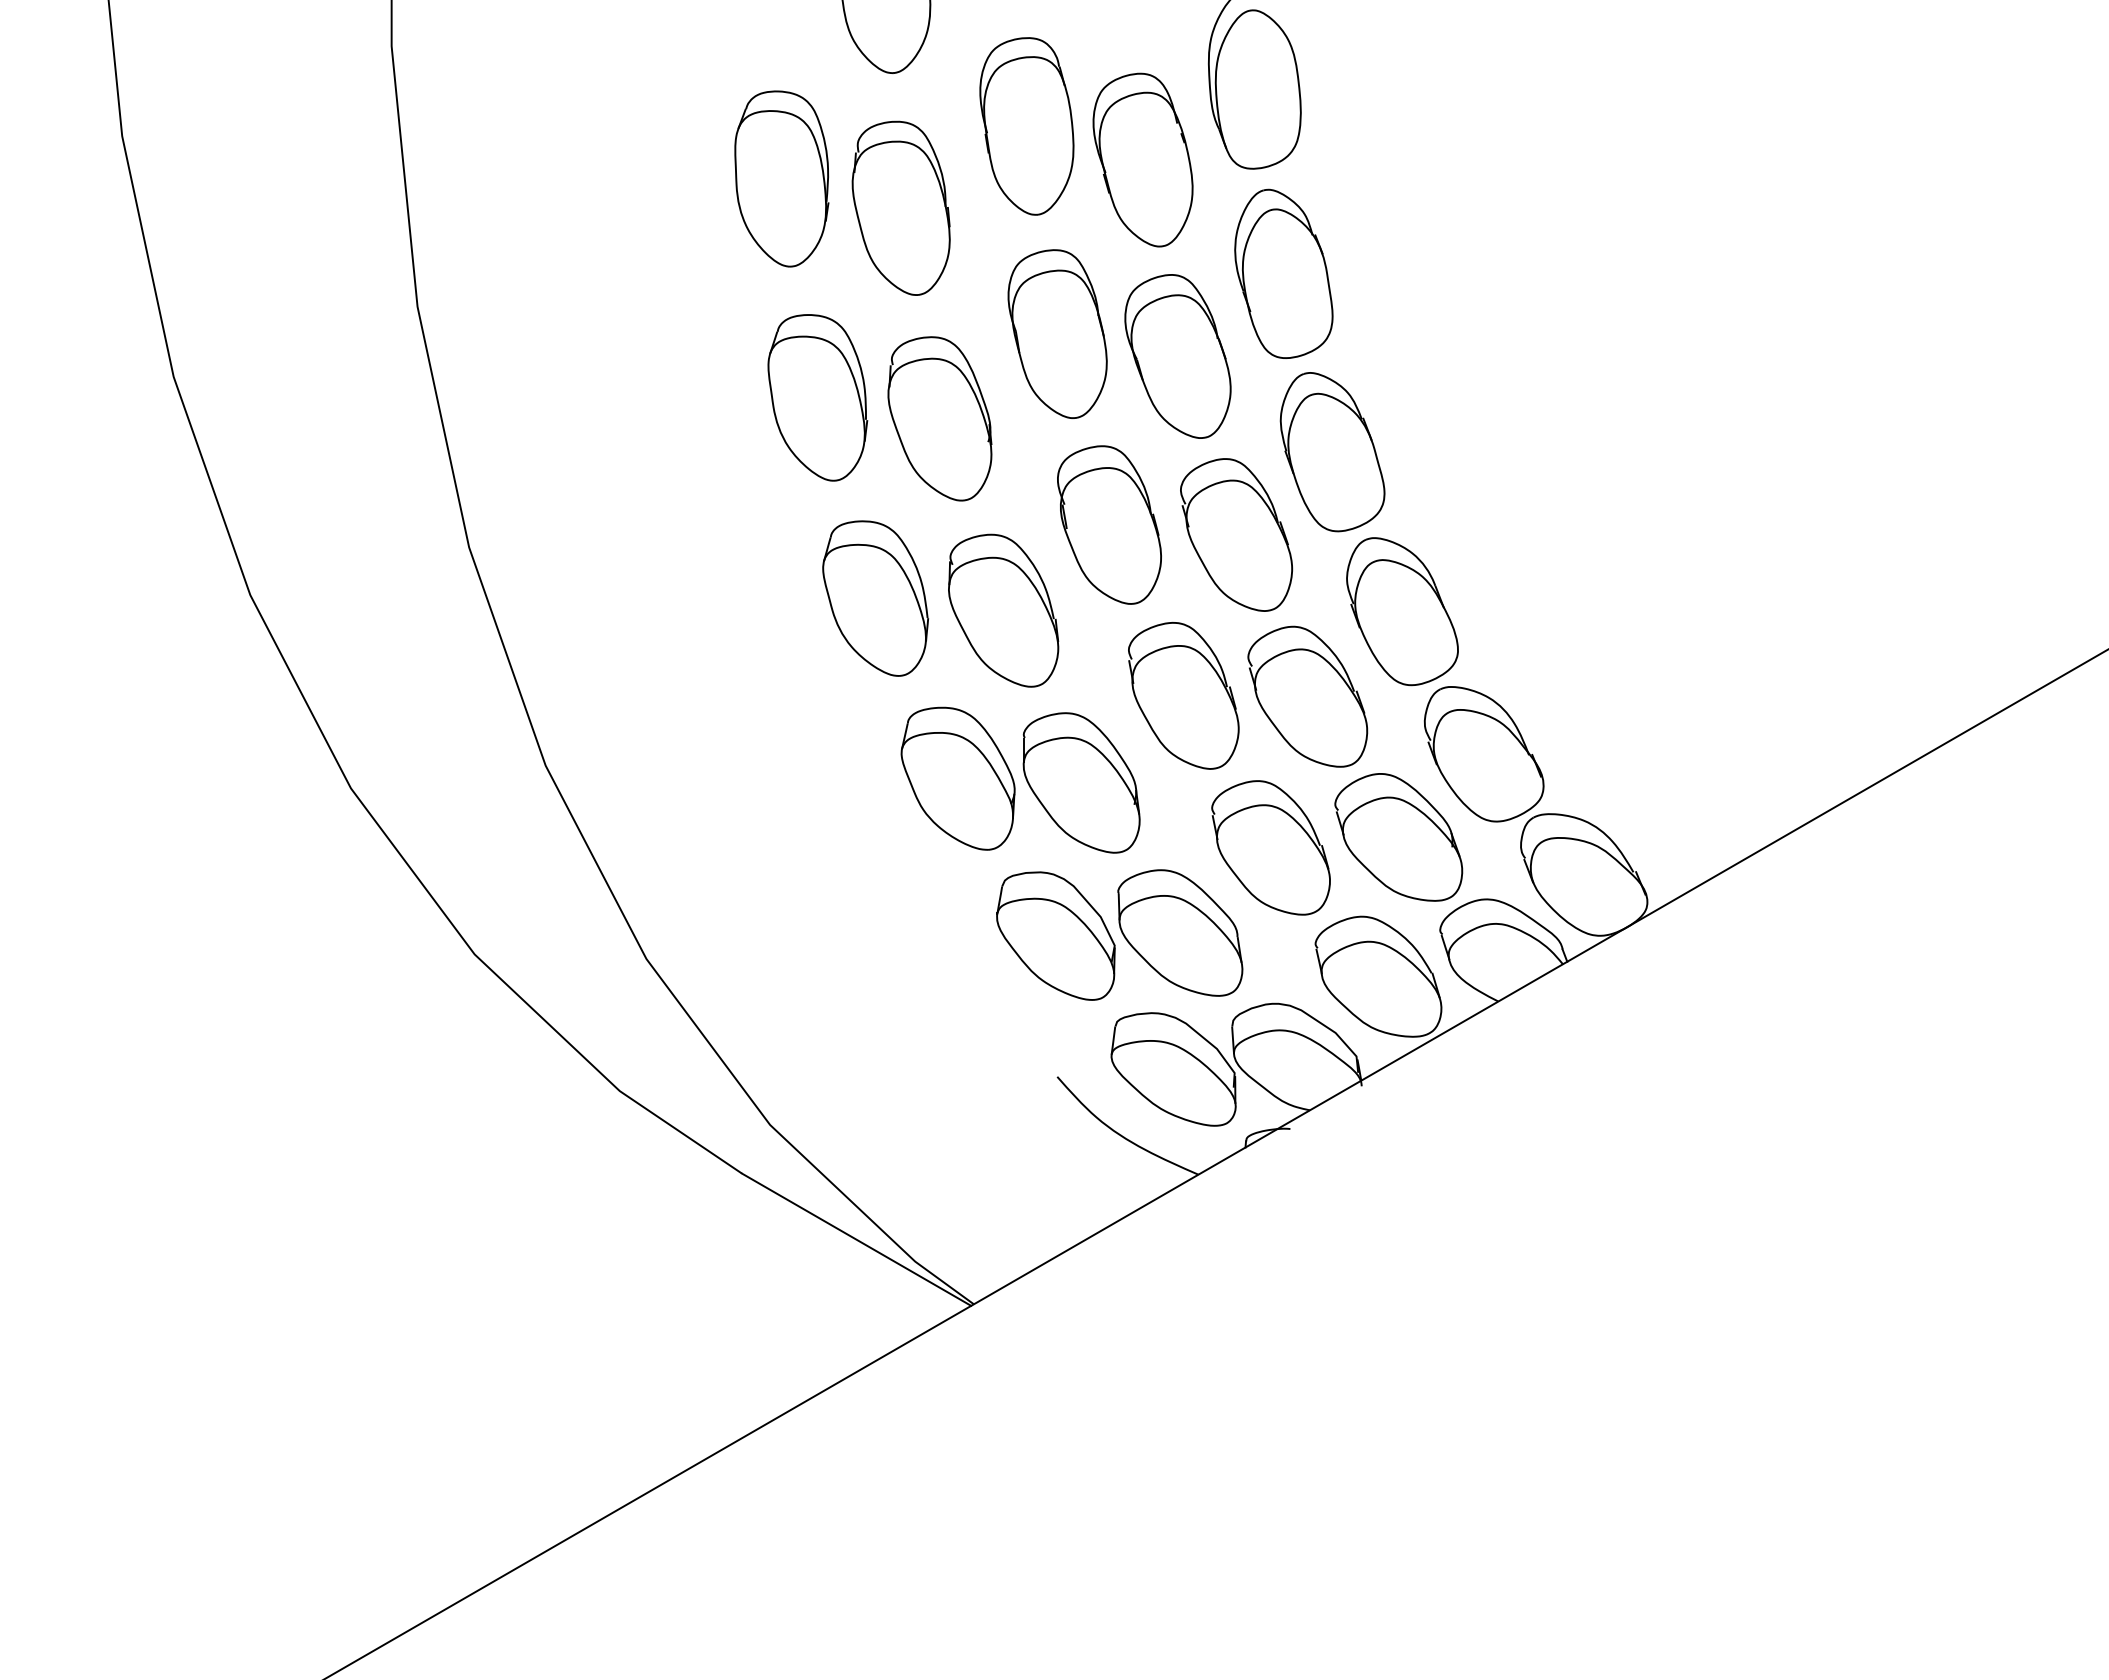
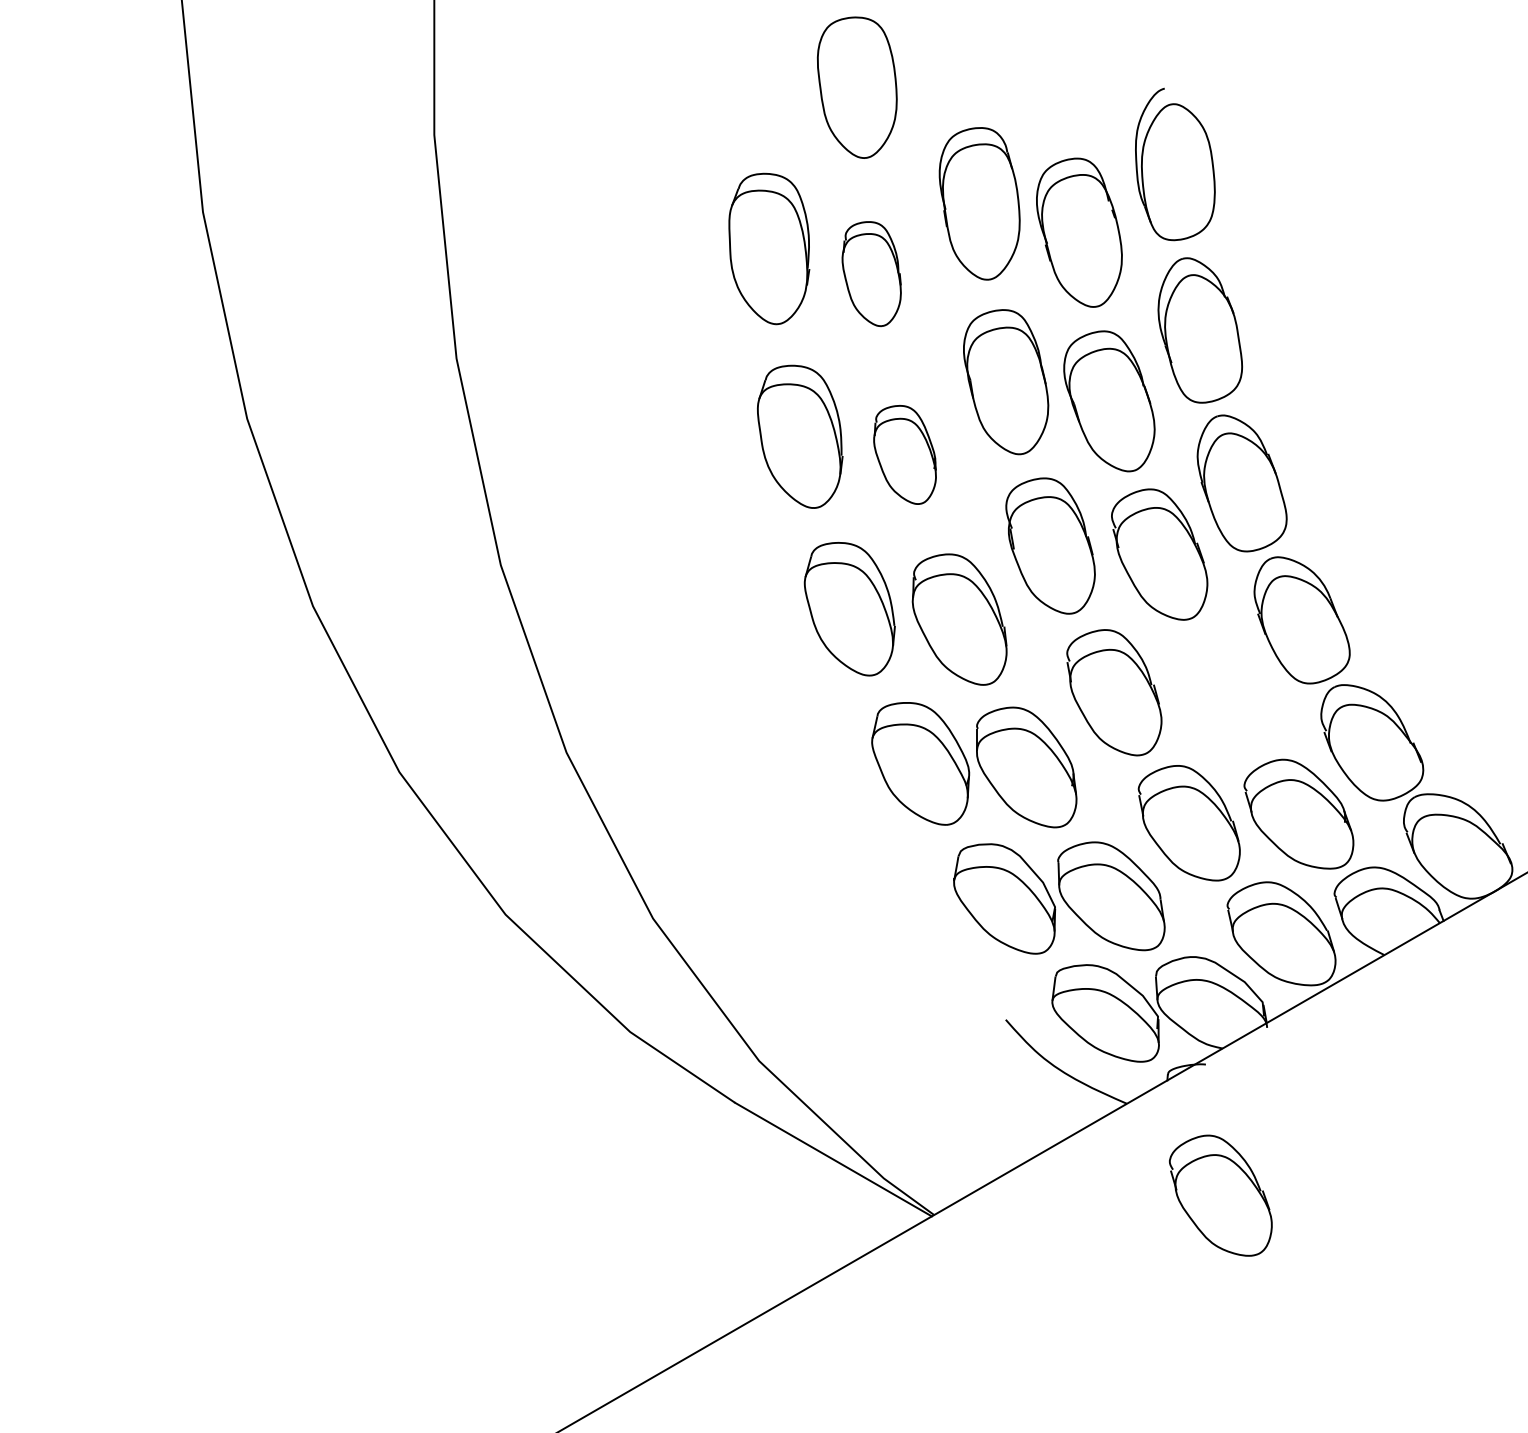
part: (900, 207) -> (871, 273), size x0.7
part: (939, 418) -> (904, 454), size x0.7
part: (1307, 696) -> (1220, 1195), moved

